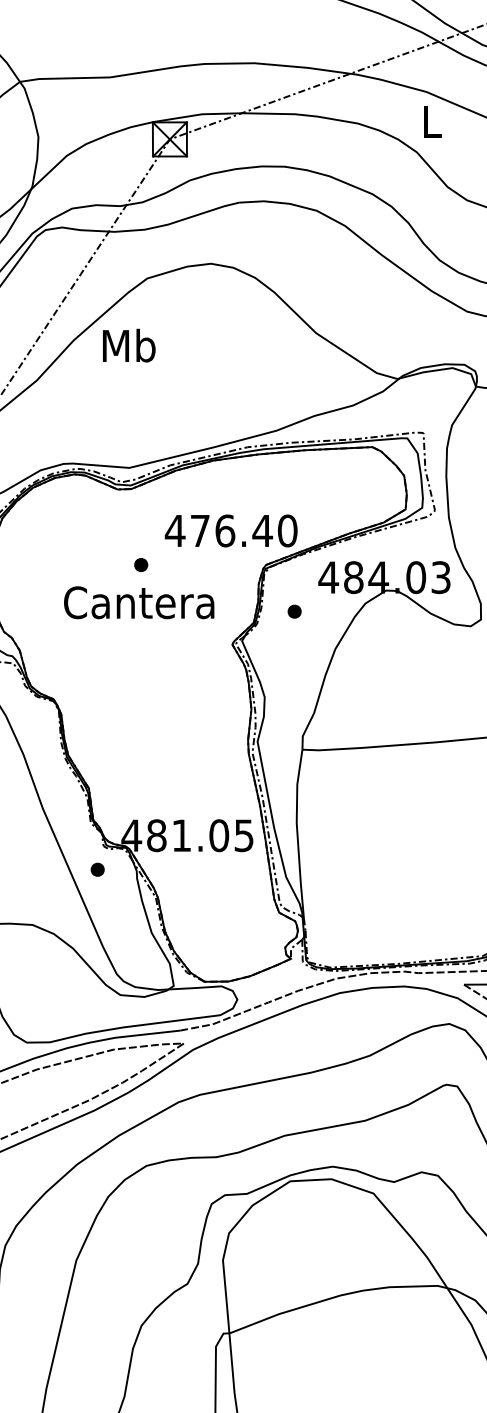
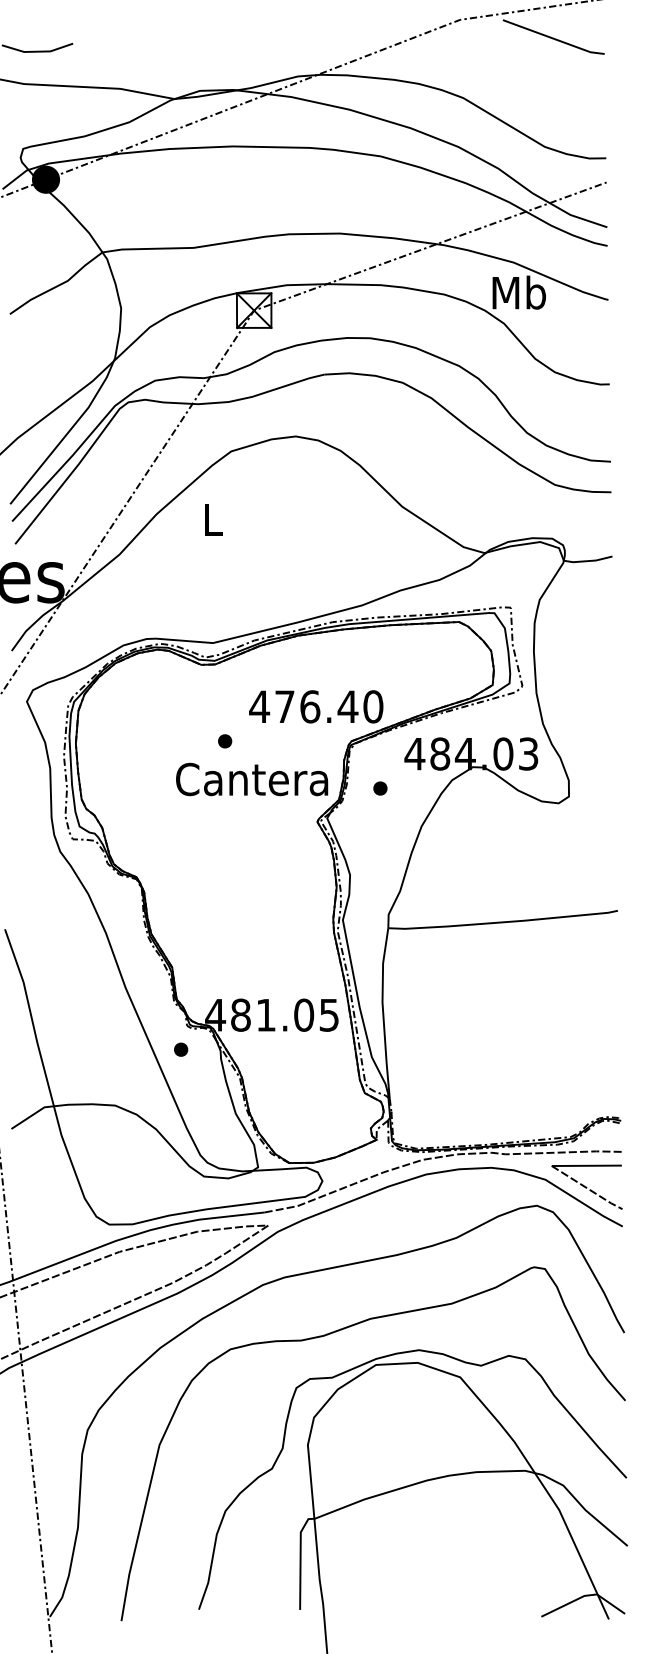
text: (431, 121) -> (518, 292), L -> Mb
text: (128, 345) -> (212, 519), Mb -> L
text: (139, 602) -> (252, 779), moved

